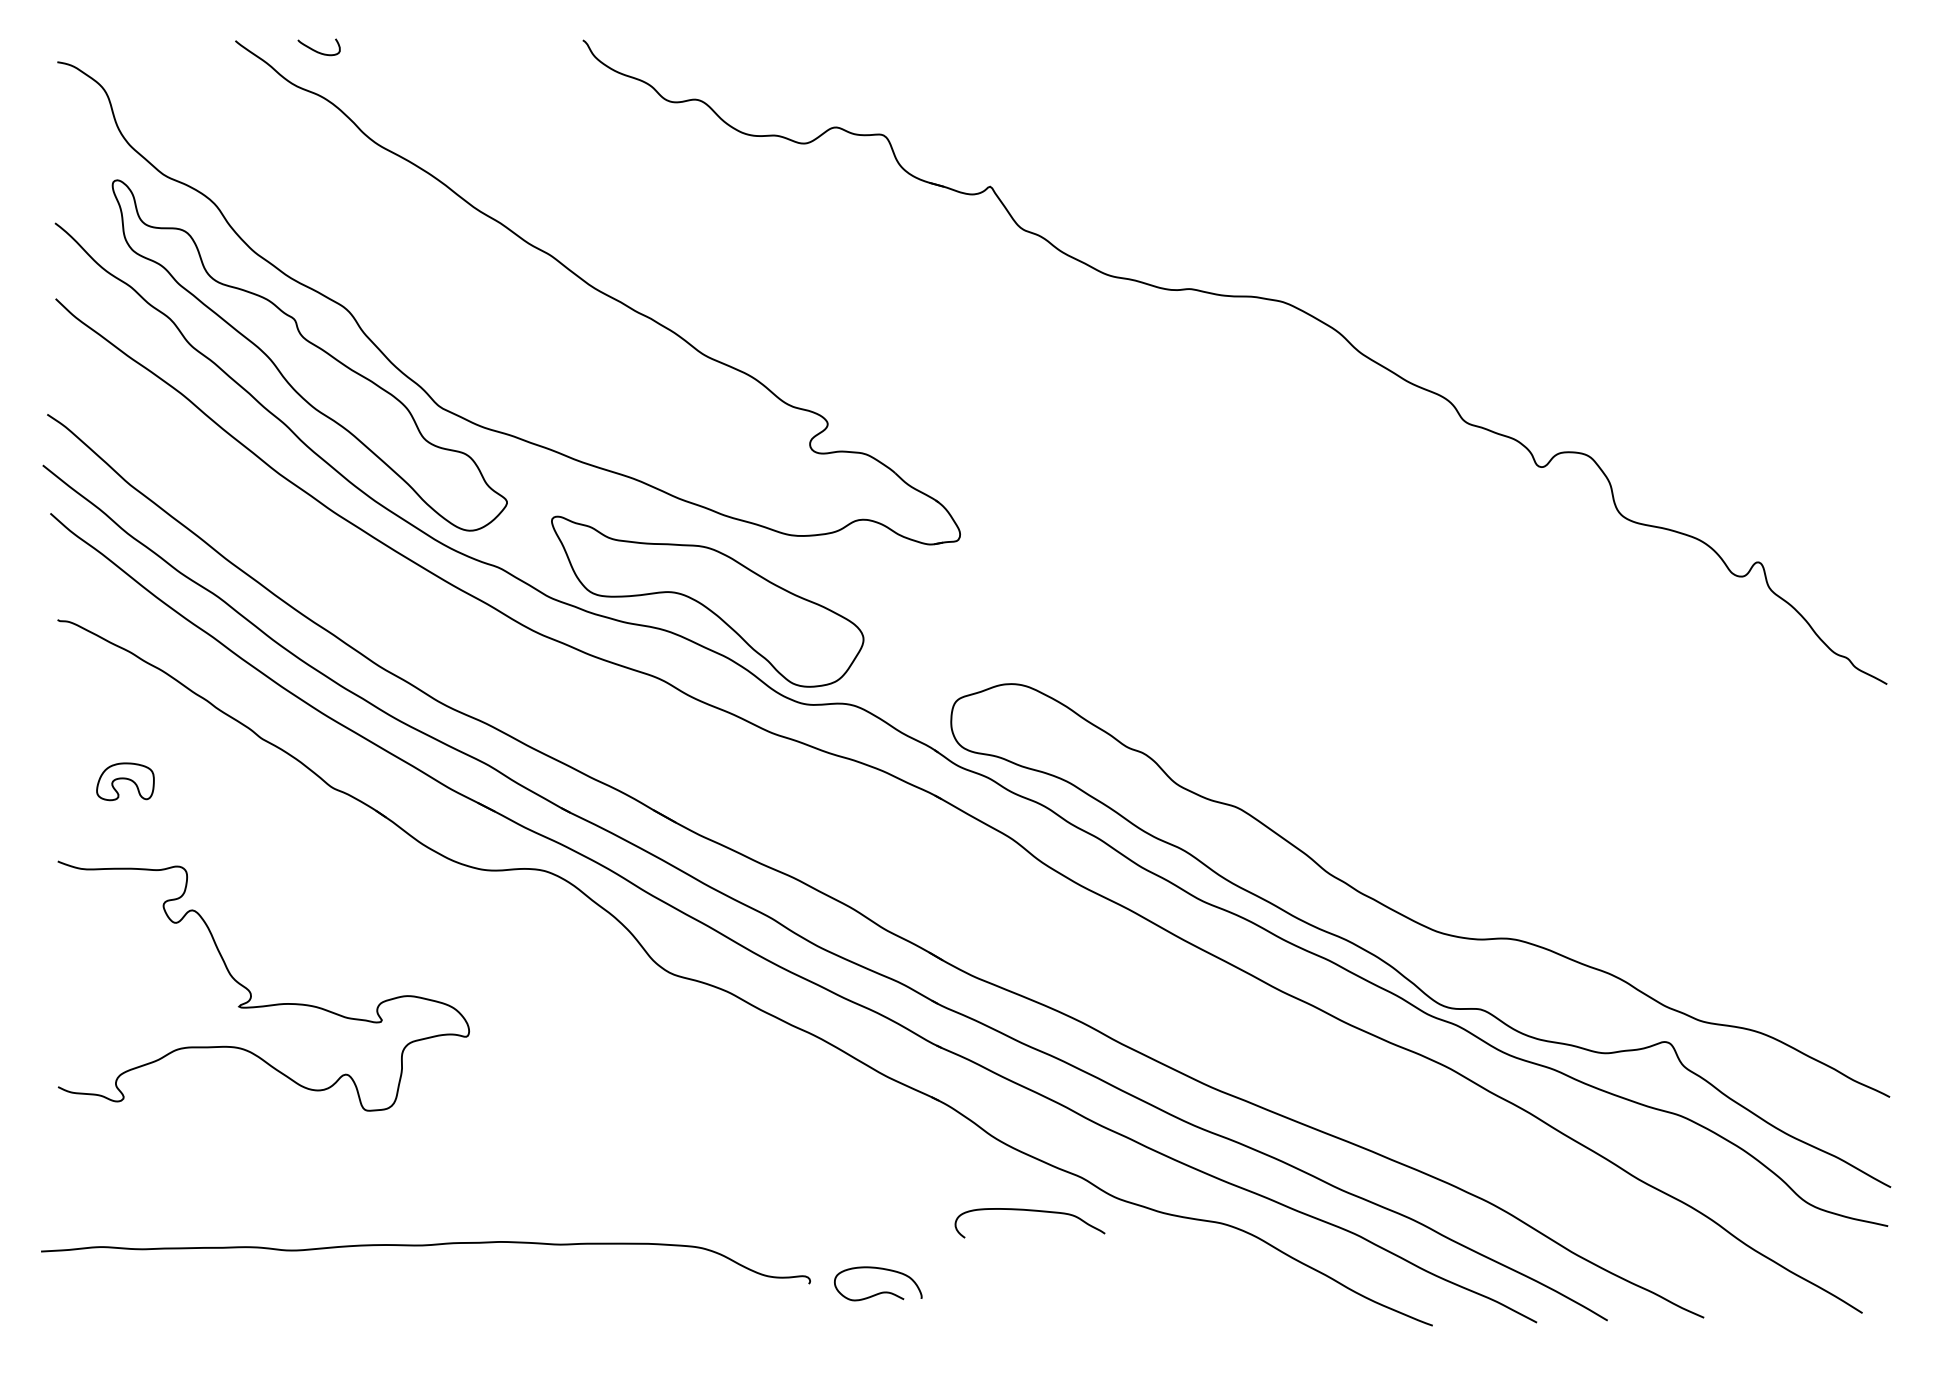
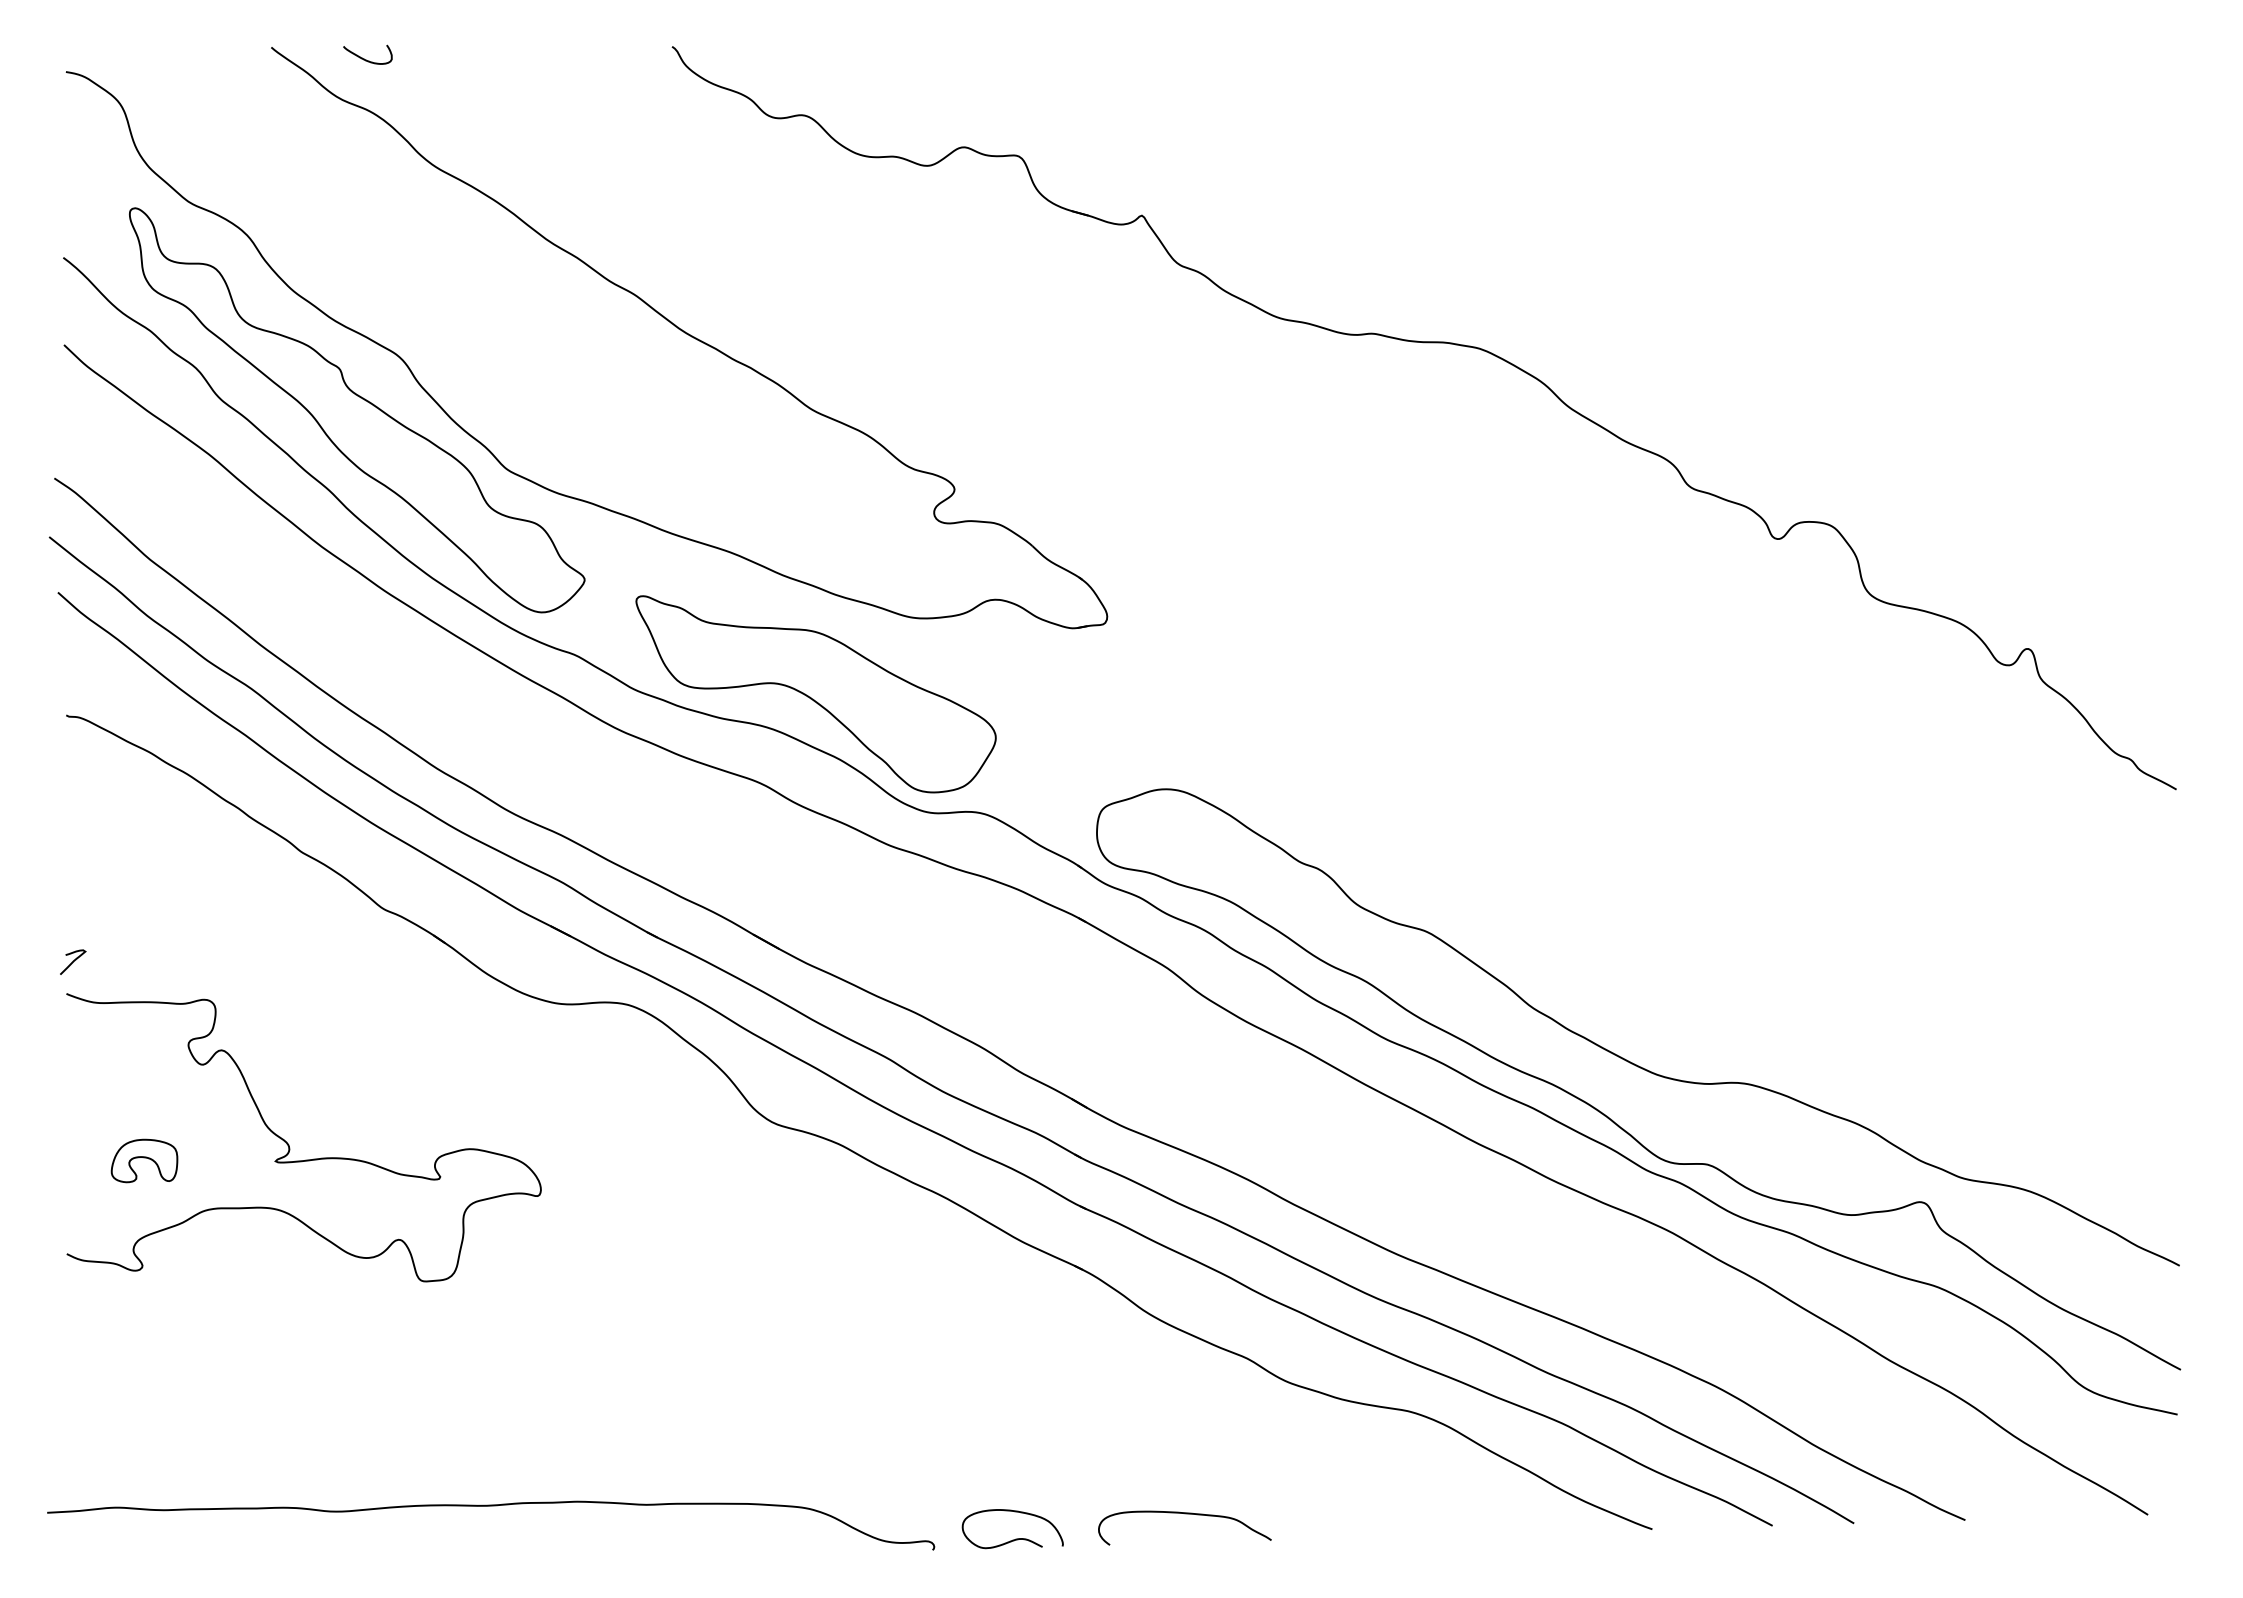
part: (125, 781) -> (144, 1160), moved
curve: (63, 833) -> (73, 961), added
curve: (1029, 1211) -> (1184, 1514), moved
curve: (426, 1246) -> (491, 1506), moved
part: (880, 1292) -> (1015, 1538), moved

